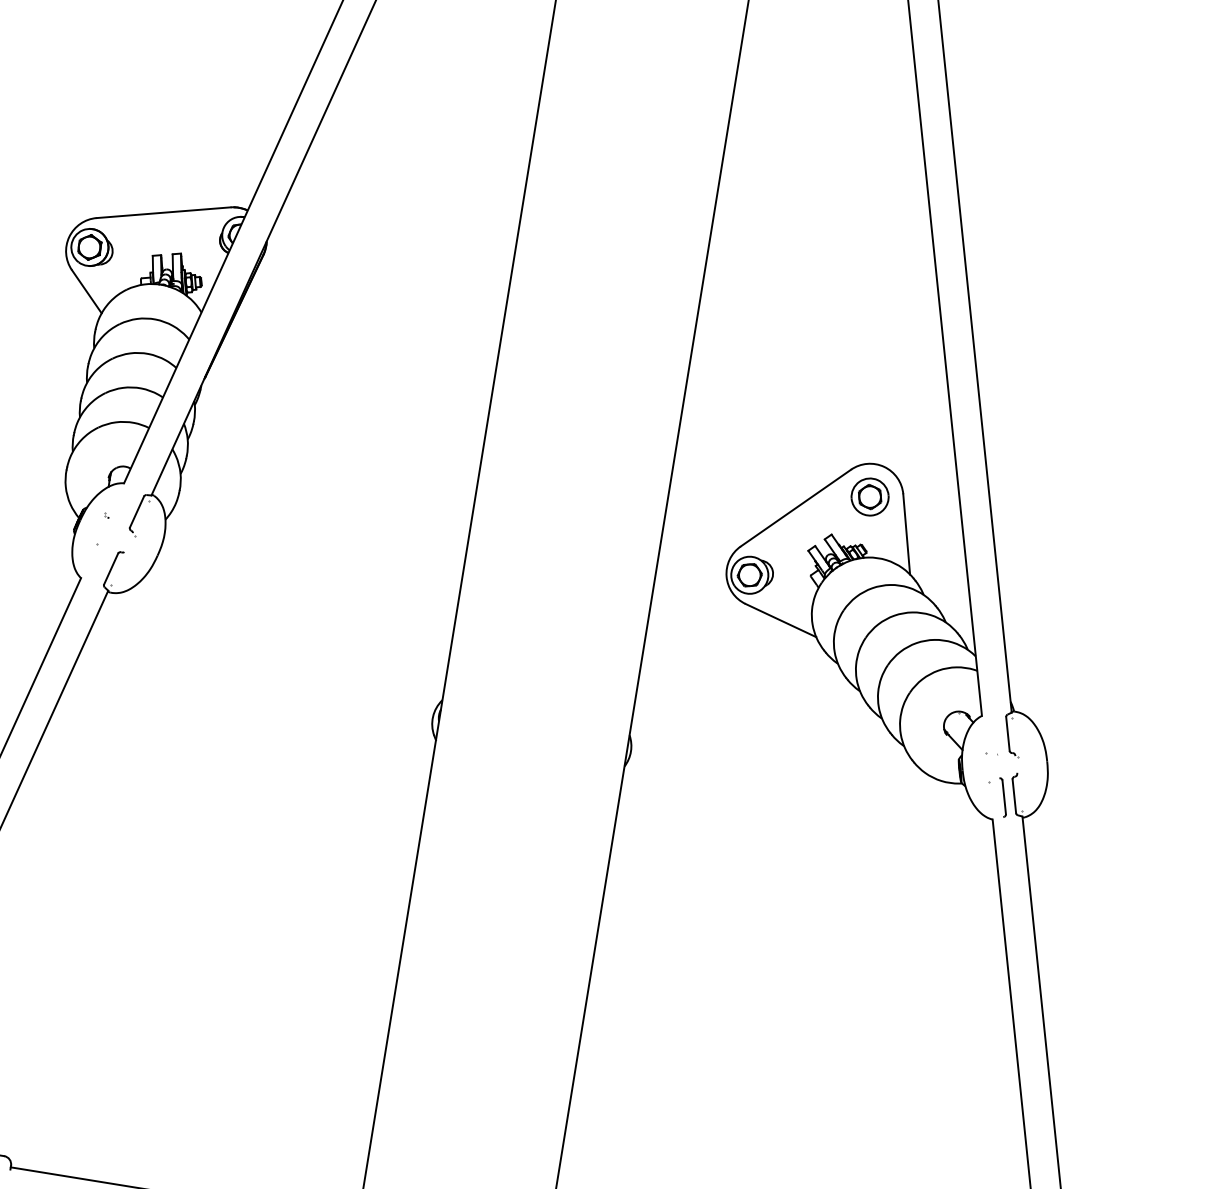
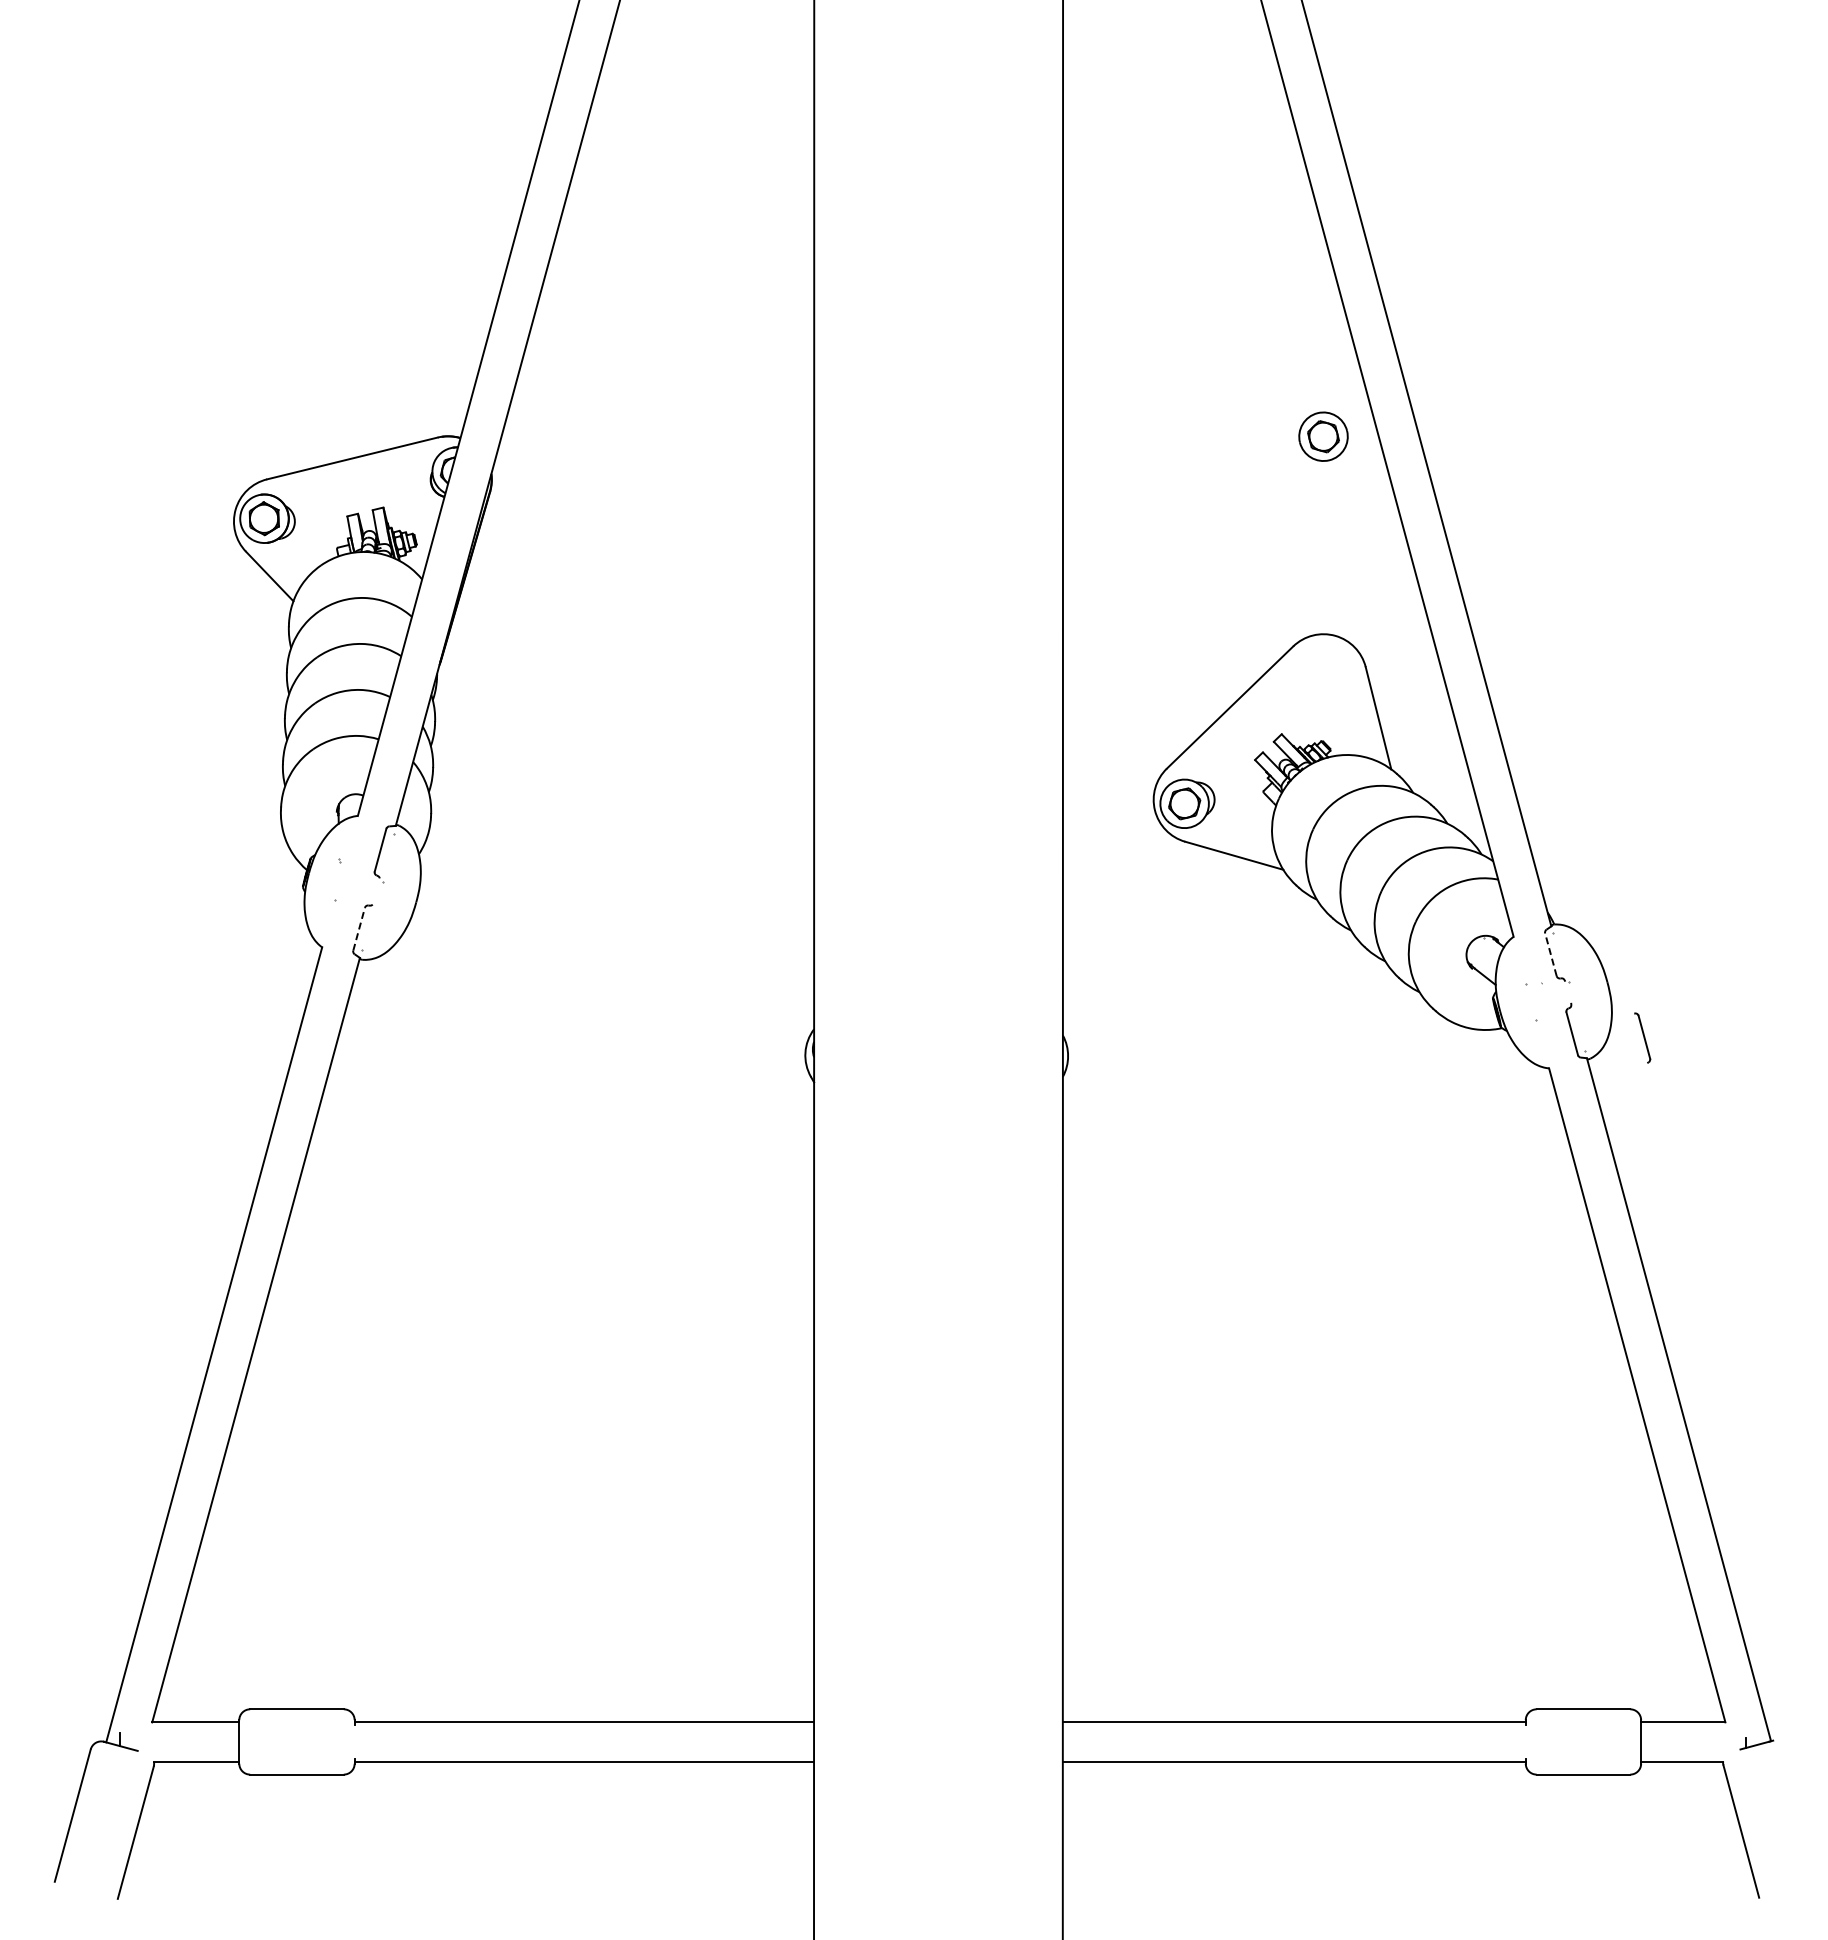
part: (870, 496) -> (1323, 436), moved
line: (111, 568) -> (359, 928), solid -> dashed
line: (1007, 733) -> (1550, 954), solid -> dashed
part: (1002, 797) -> (1642, 1037), moved

